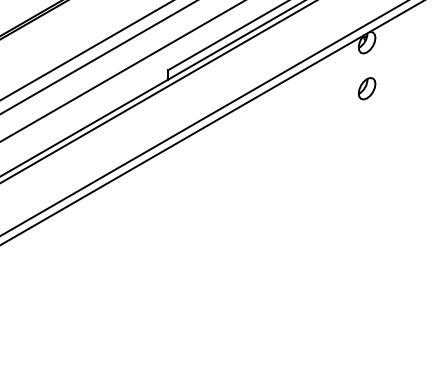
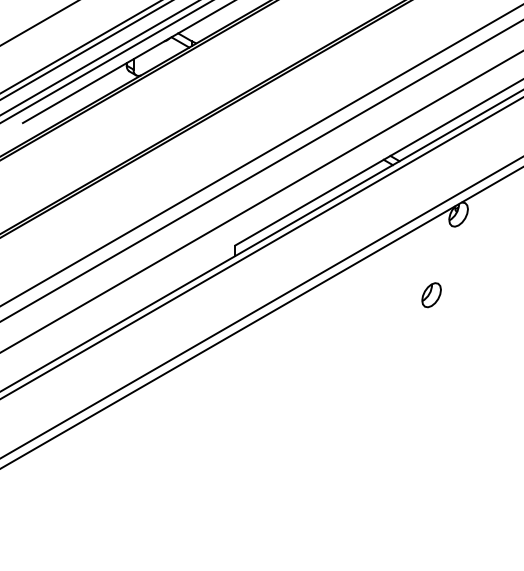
part: (366, 88) -> (431, 295), moved

